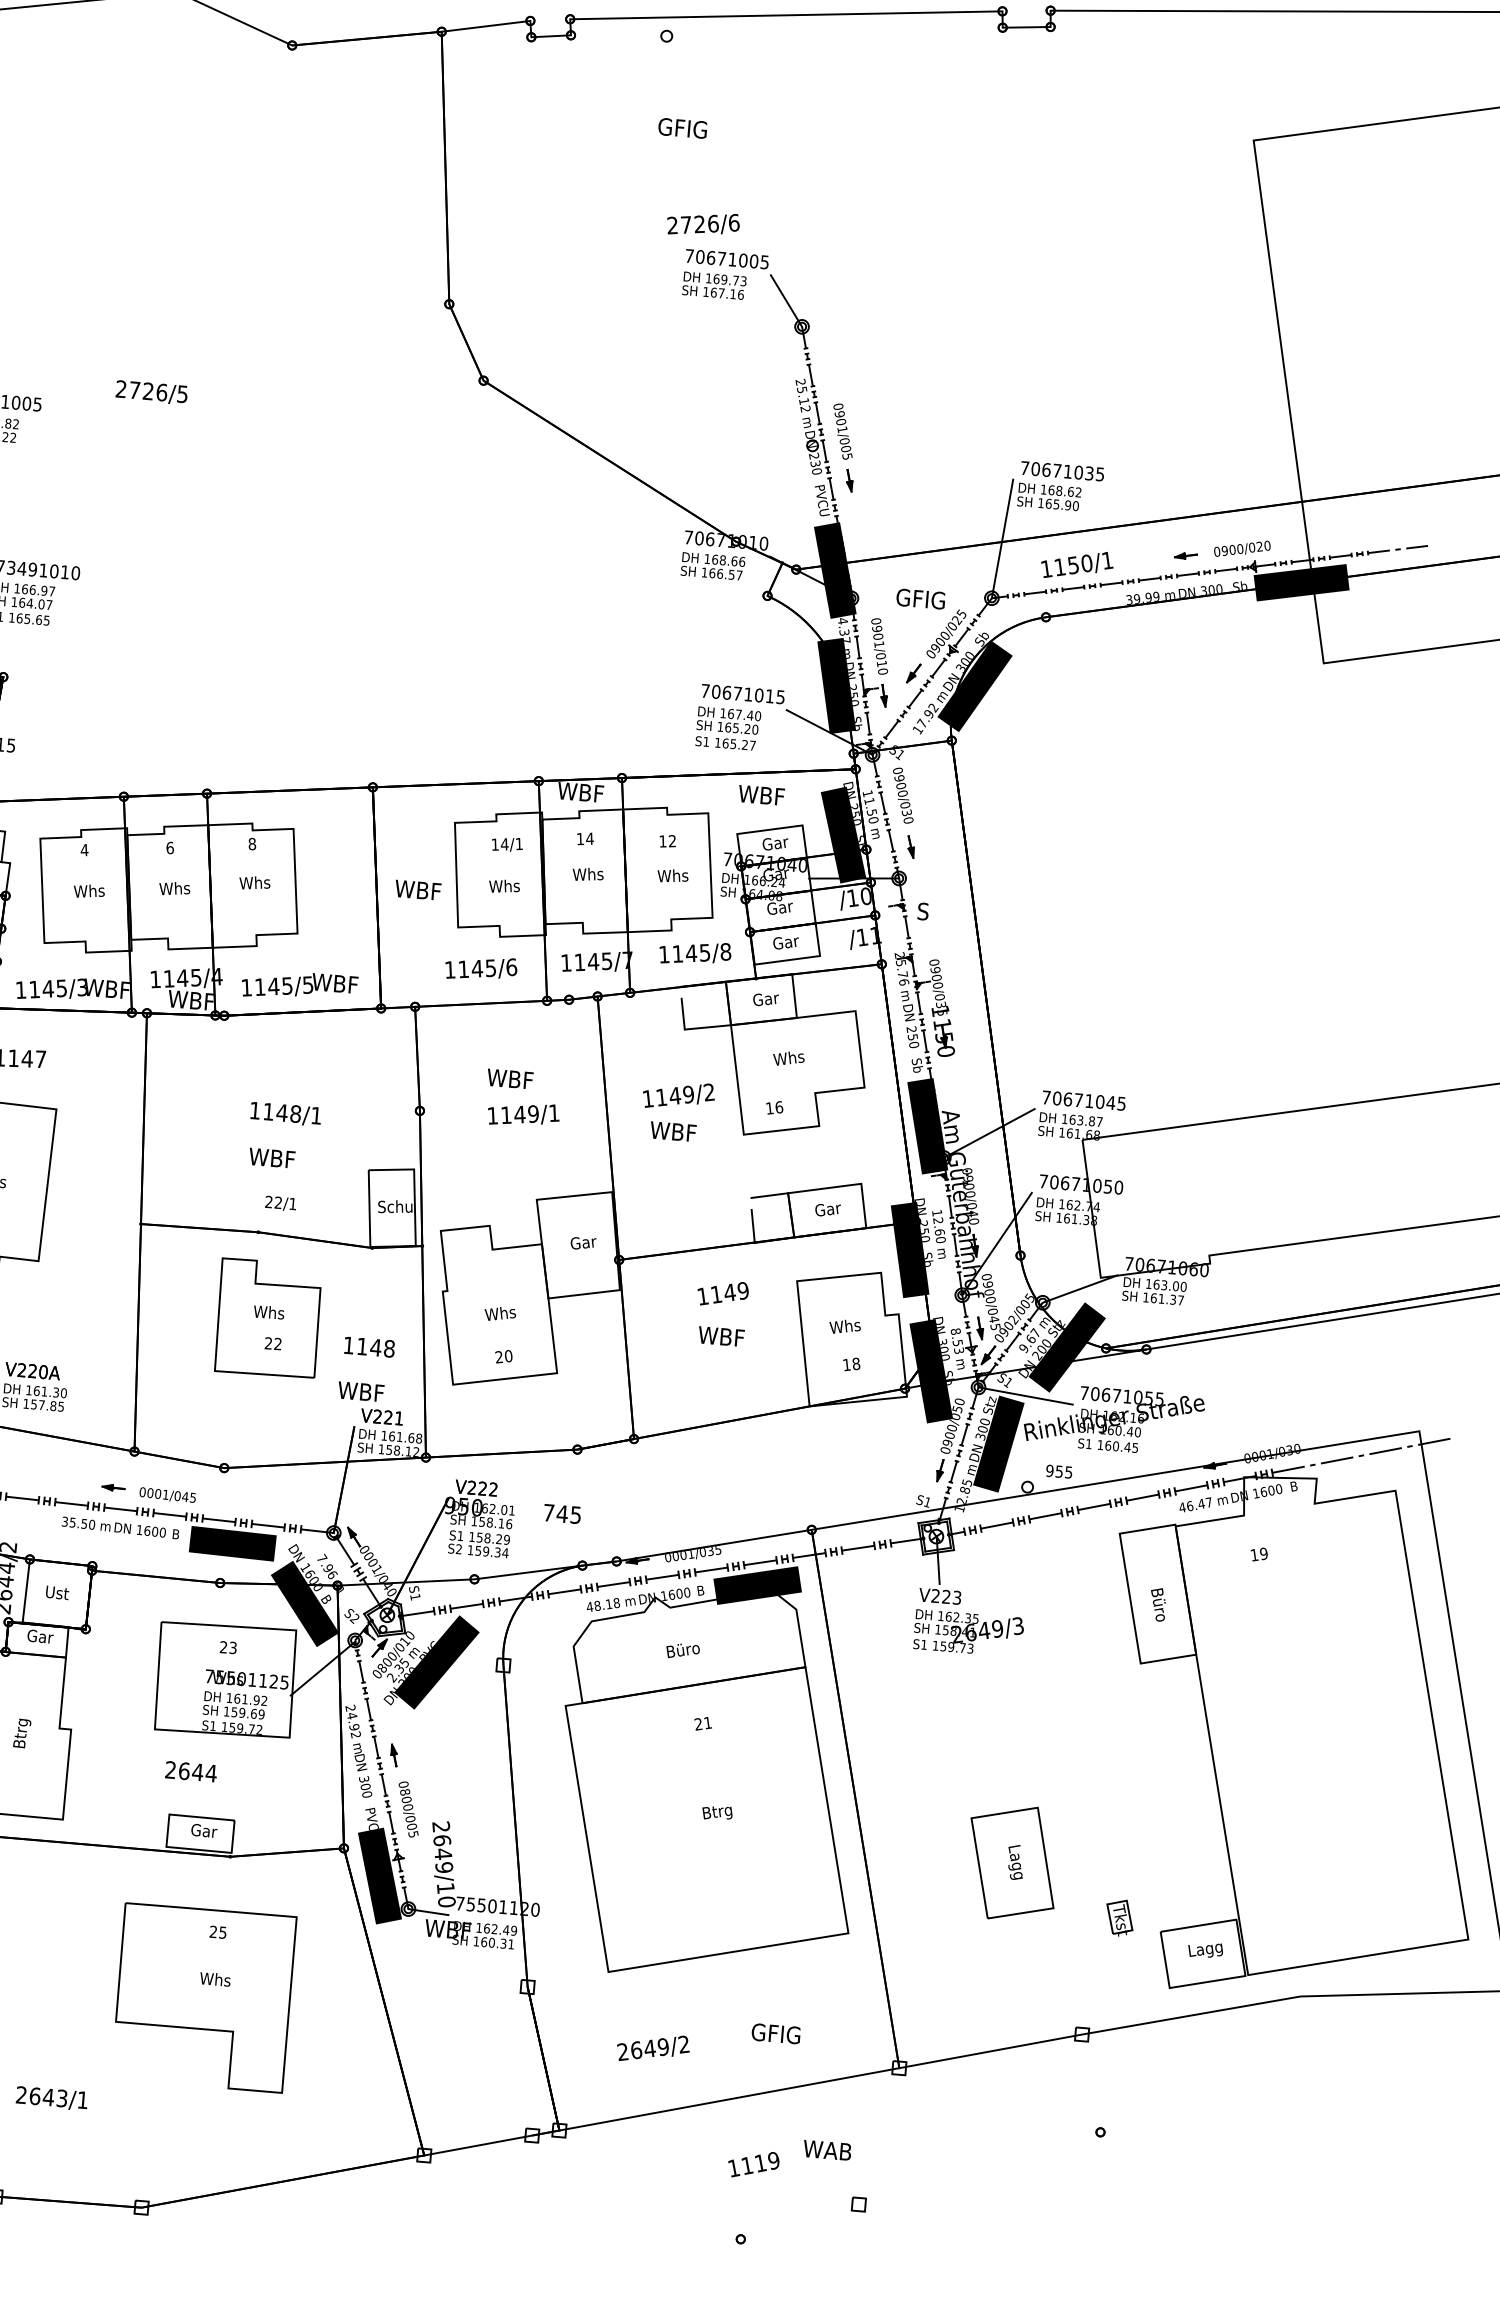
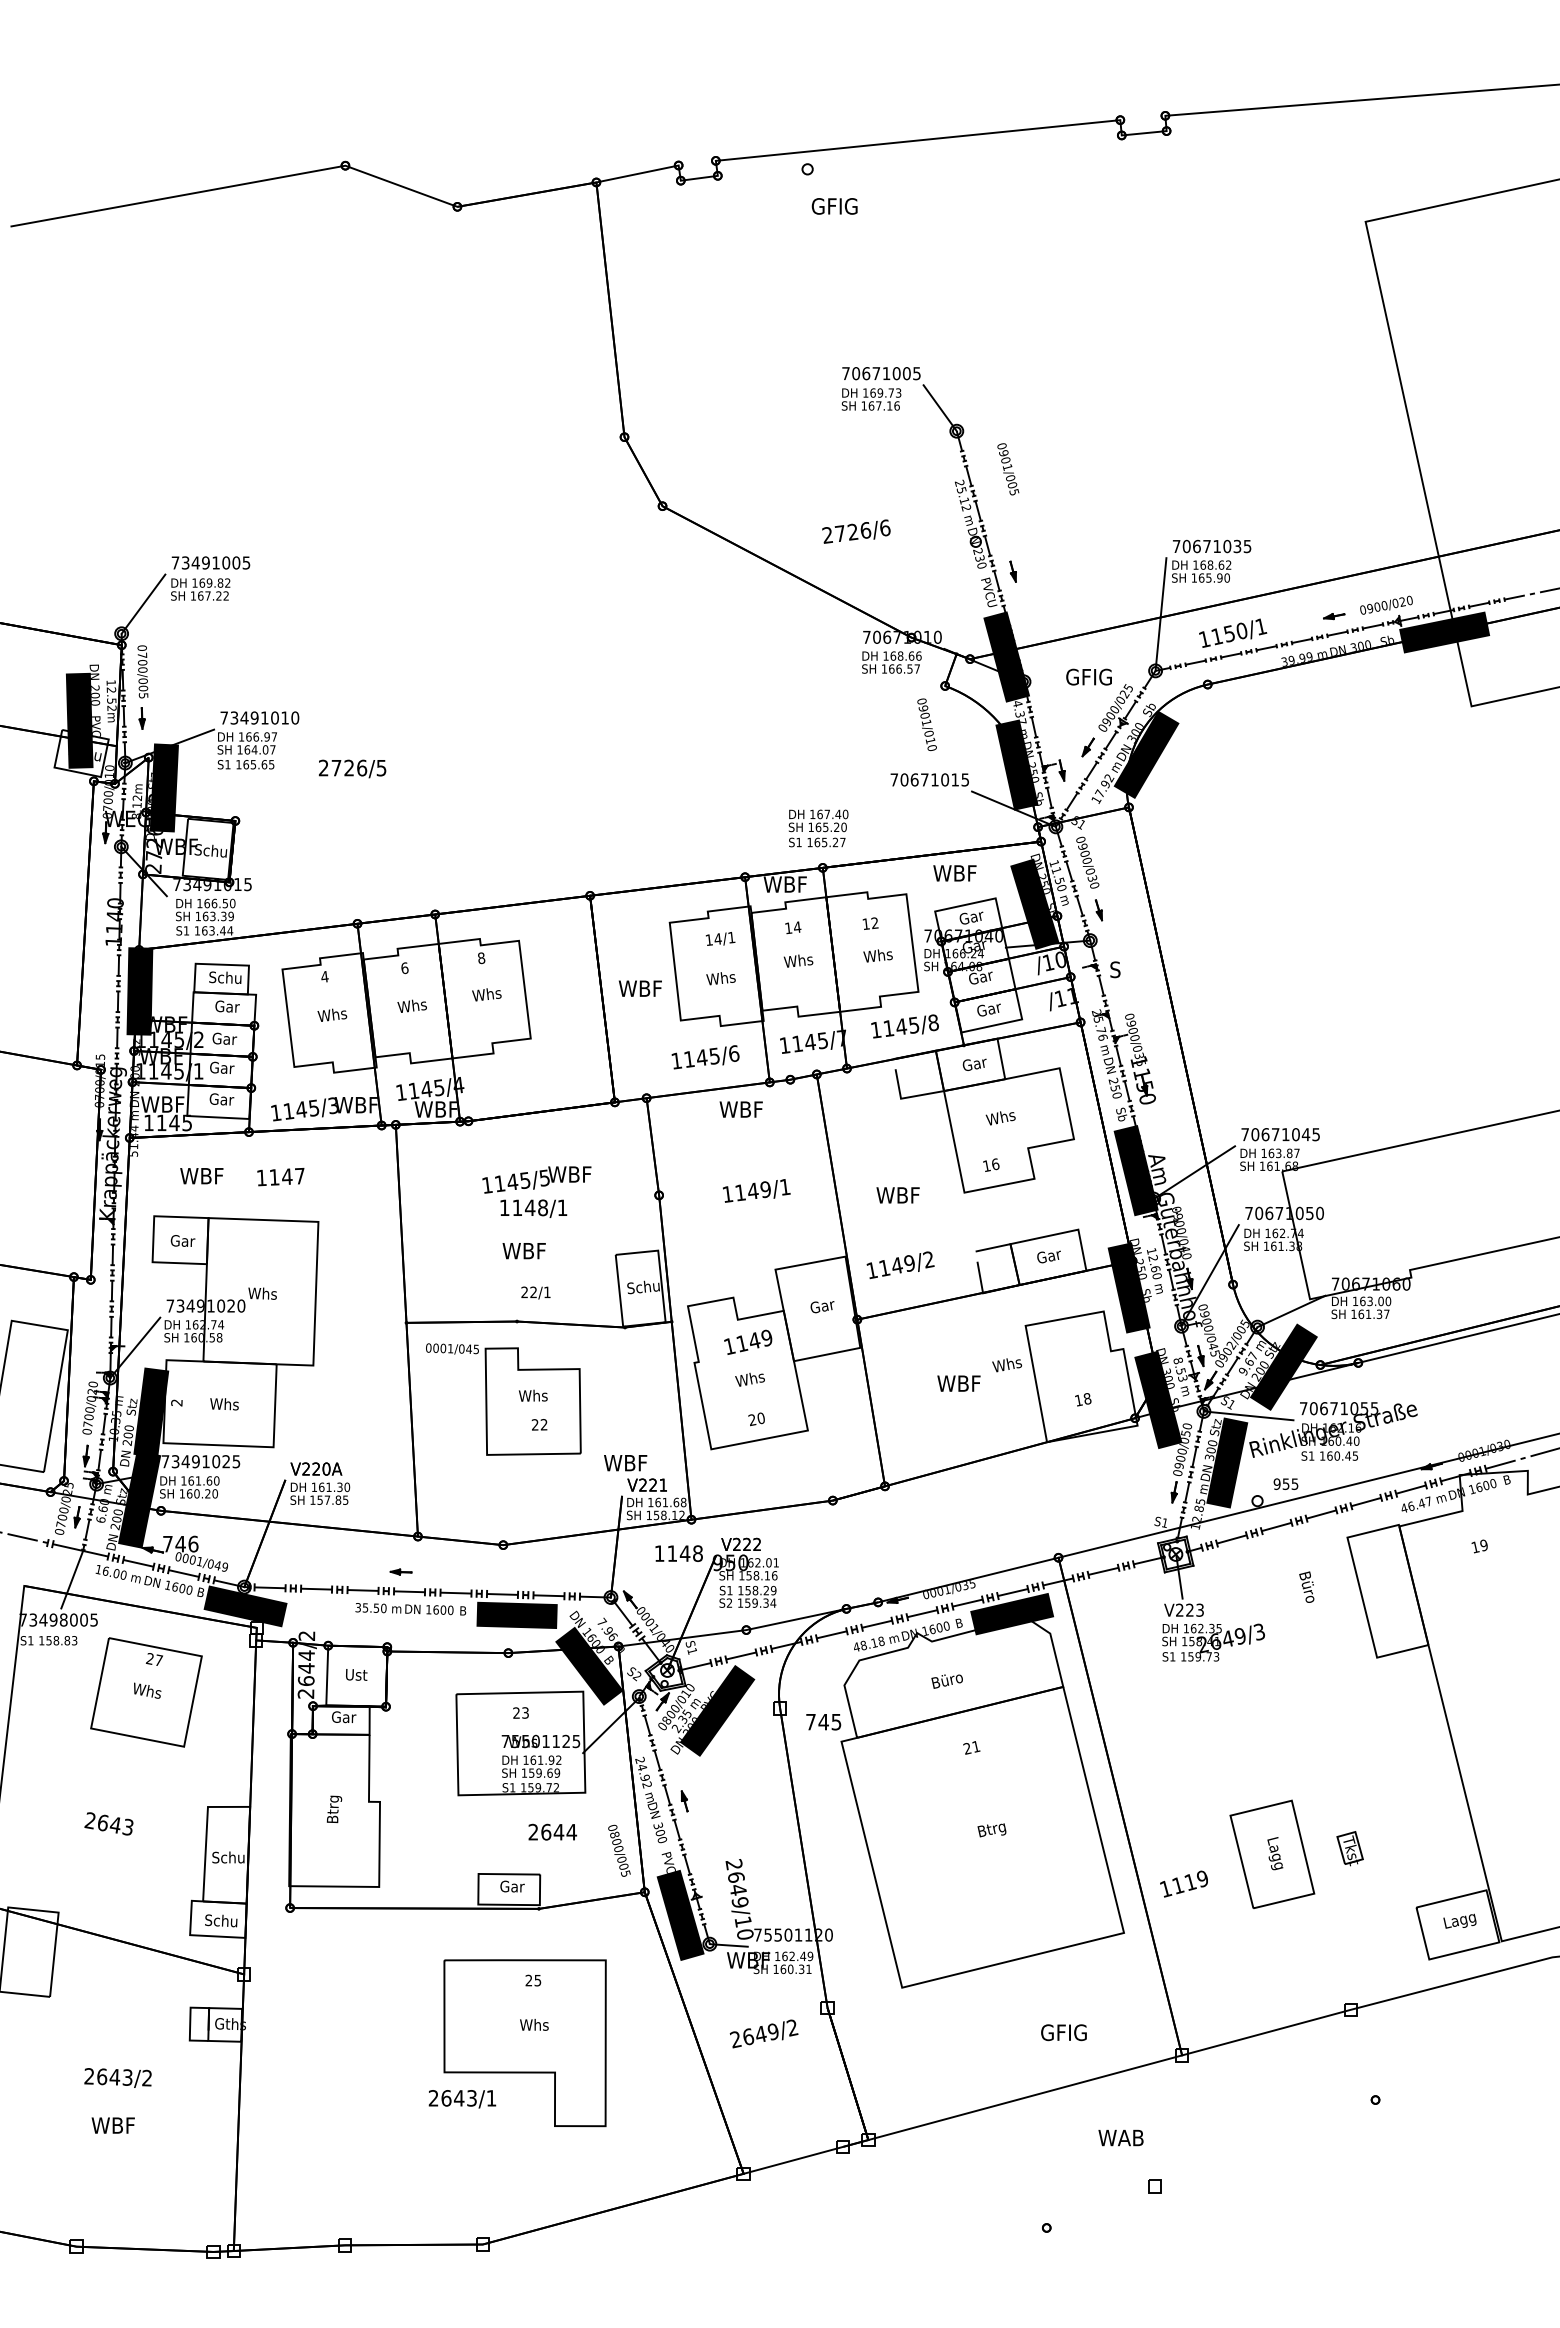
text: (682, 128) -> (834, 206), moved
text: (703, 224) -> (856, 531), moved
text: (151, 392) -> (352, 768), moved
text: (843, 431) -> (1008, 469), moved
text: (879, 646) -> (926, 724), moved
text: (728, 728) -> (818, 828), moved
text: (299, 985) -> (536, 1179), moved
text: (509, 1078) -> (740, 1109), moved
text: (678, 1096) -> (900, 1265), moved
text: (723, 1292) -> (748, 1341), moved
text: (844, 1327) -> (1006, 1365), moved
text: (368, 1346) -> (678, 1553), moved
text: (167, 1494) -> (452, 1348), moved
text: (562, 1514) -> (823, 1722), moved
text: (1157, 1603) -> (1306, 1586), moved
text: (191, 1770) -> (552, 1831), moved
text: (408, 1809) -> (619, 1850), moved
part: (1119, 1917) -> (1349, 1848), moved
text: (652, 2047) -> (763, 2033), moved
text: (52, 2098) -> (462, 2099), moved
text: (753, 2164) -> (1183, 1883), moved

